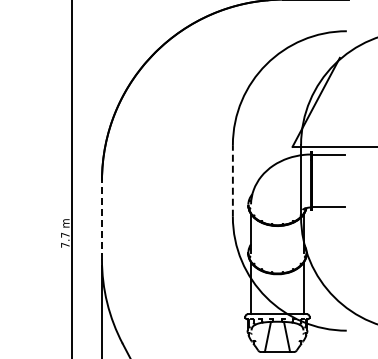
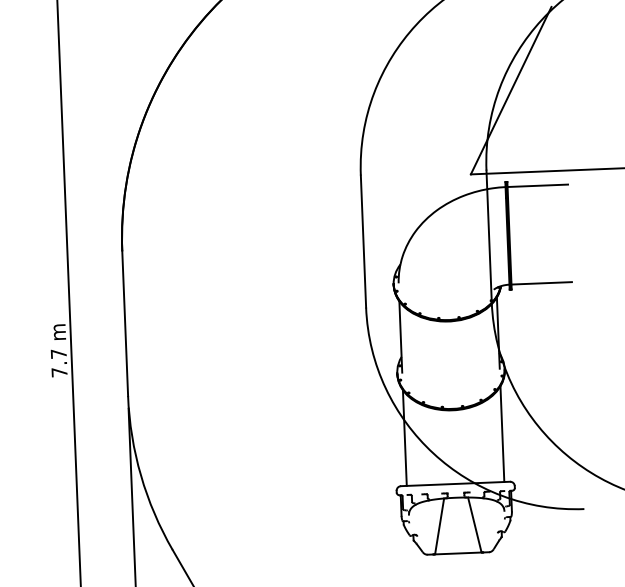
line: (232, 180) -> (362, 240), dashed -> solid
line: (101, 219) -> (124, 322), dashed -> solid

